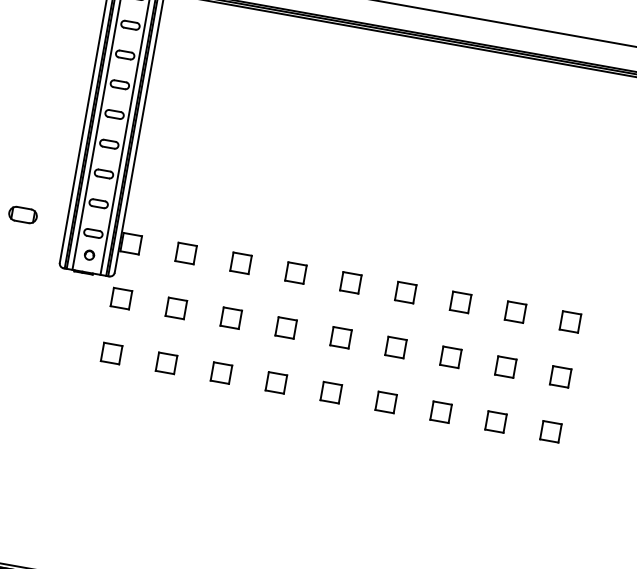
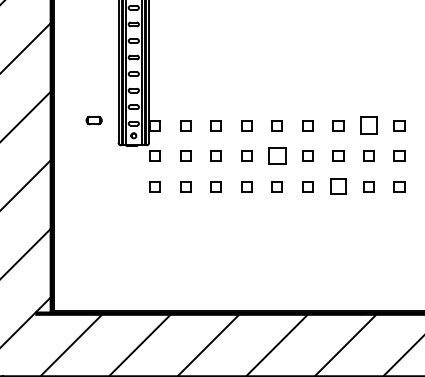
part: (514, 311) -> (368, 125), size x1.6
part: (339, 336) -> (276, 155), size x1.6
part: (441, 411) -> (338, 186), size x1.4

